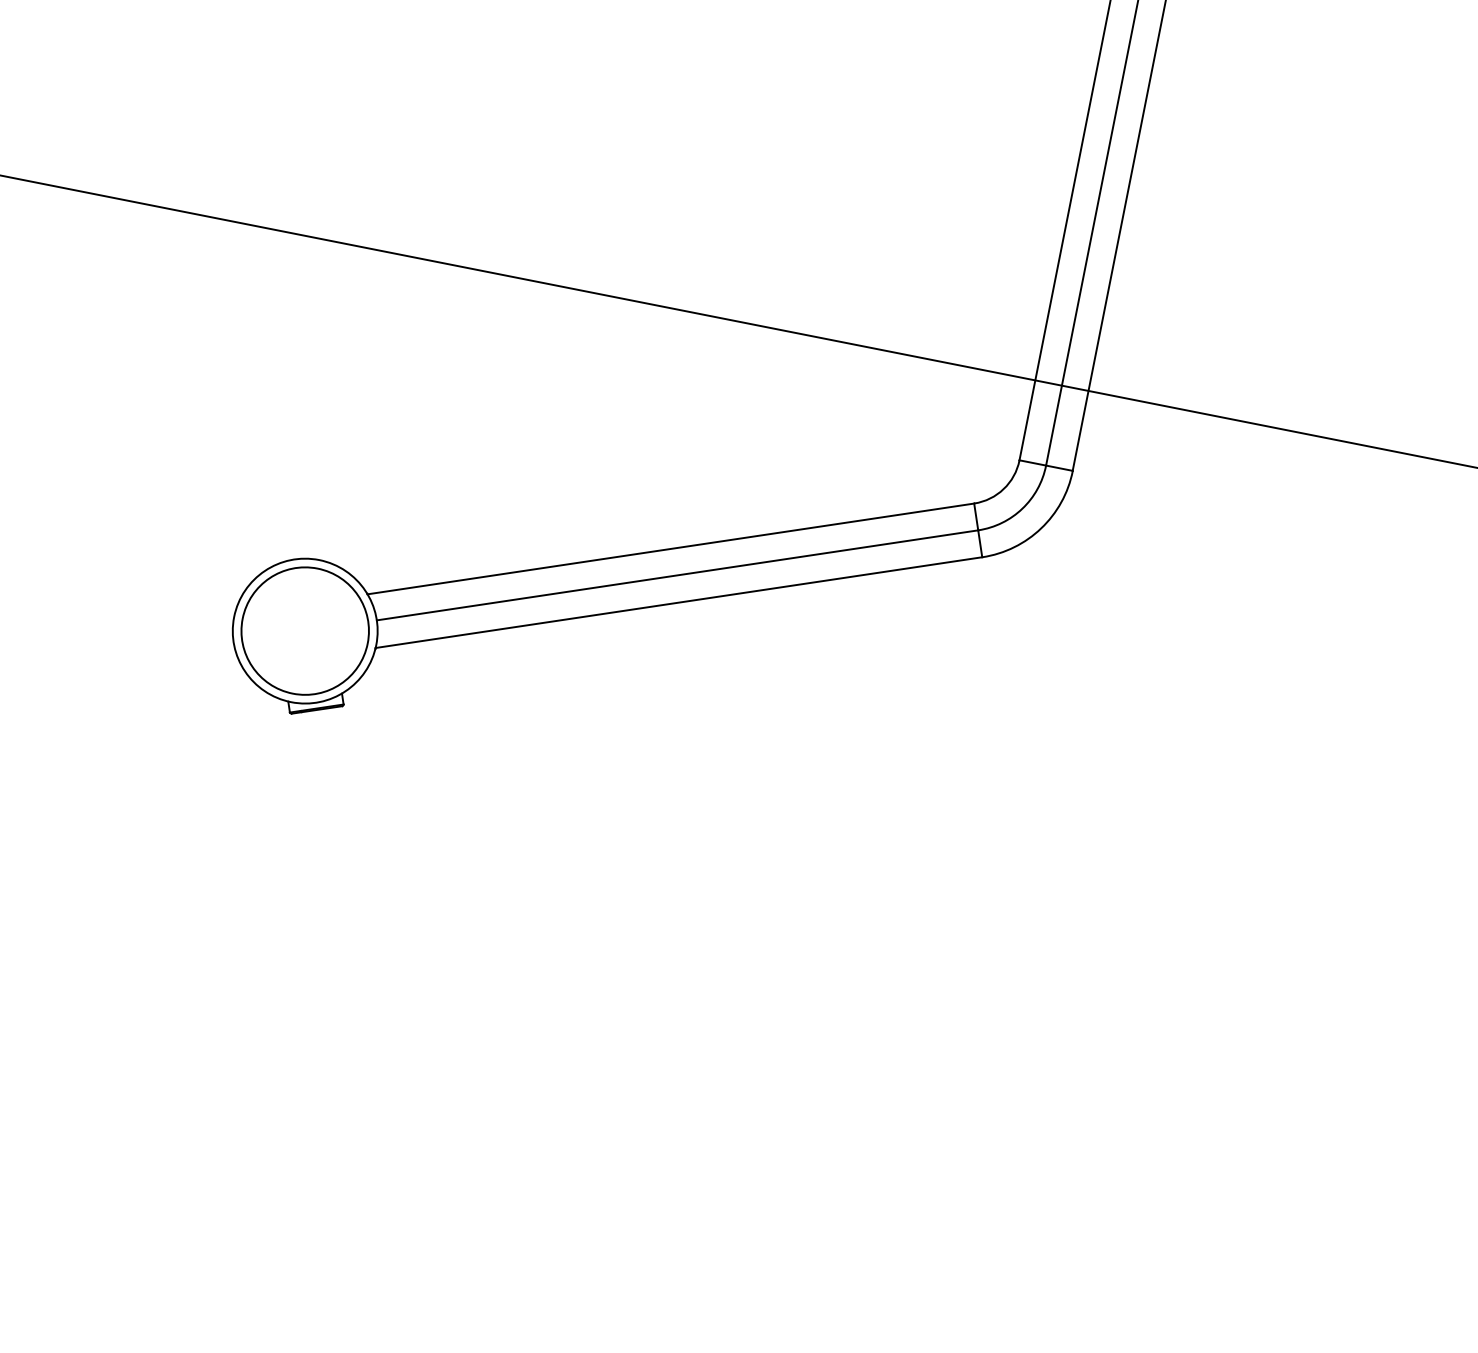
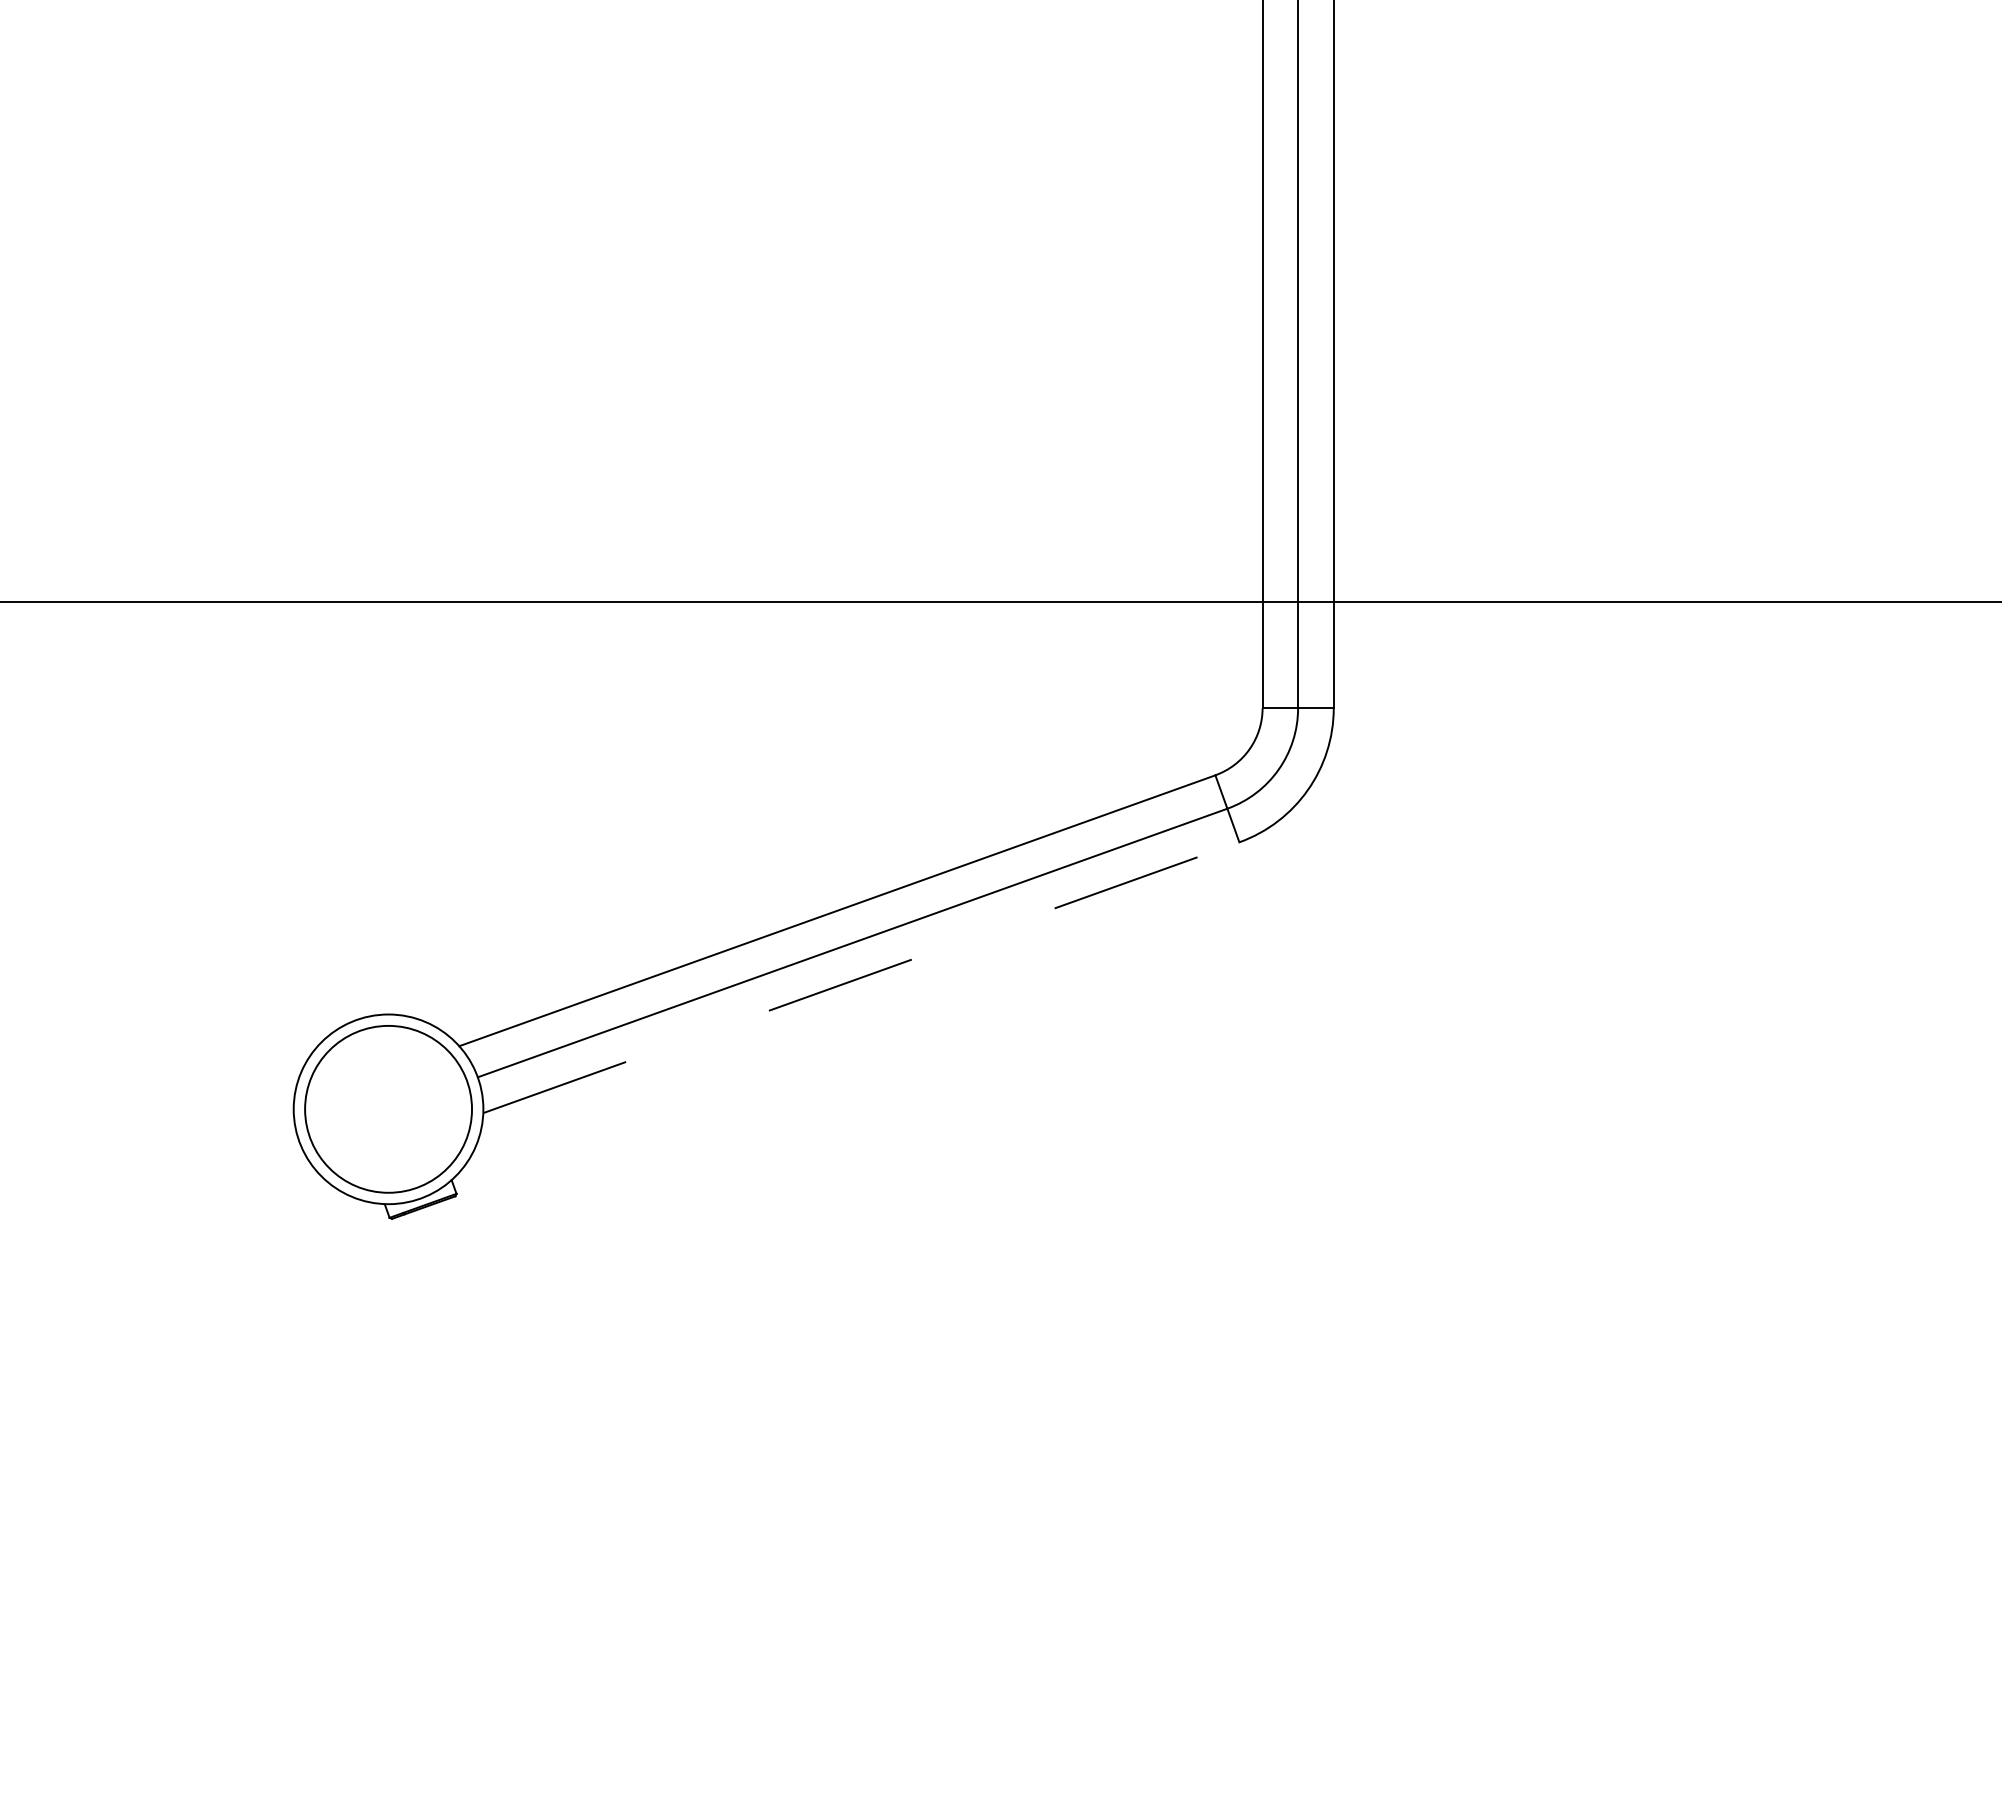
line: (679, 602) -> (861, 977), solid -> dashed

